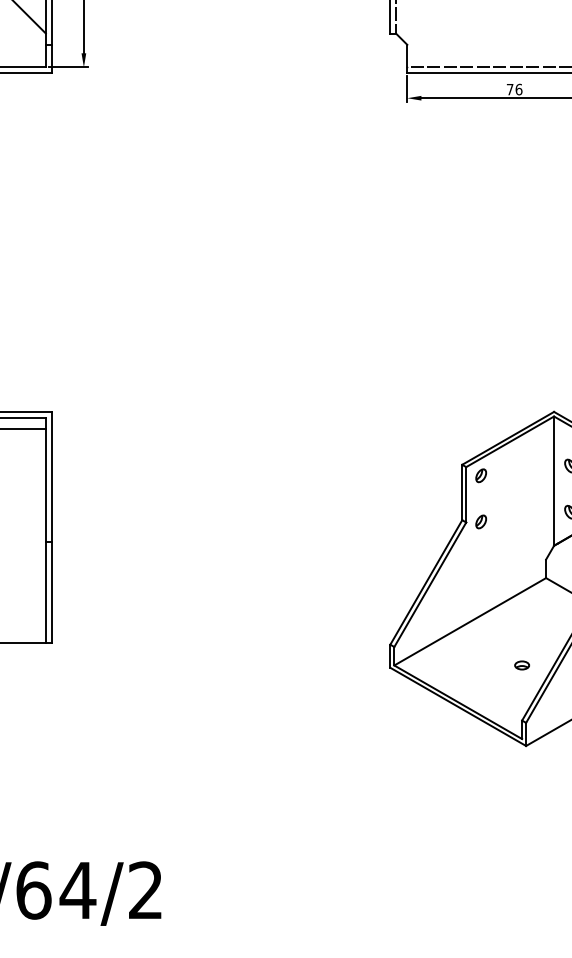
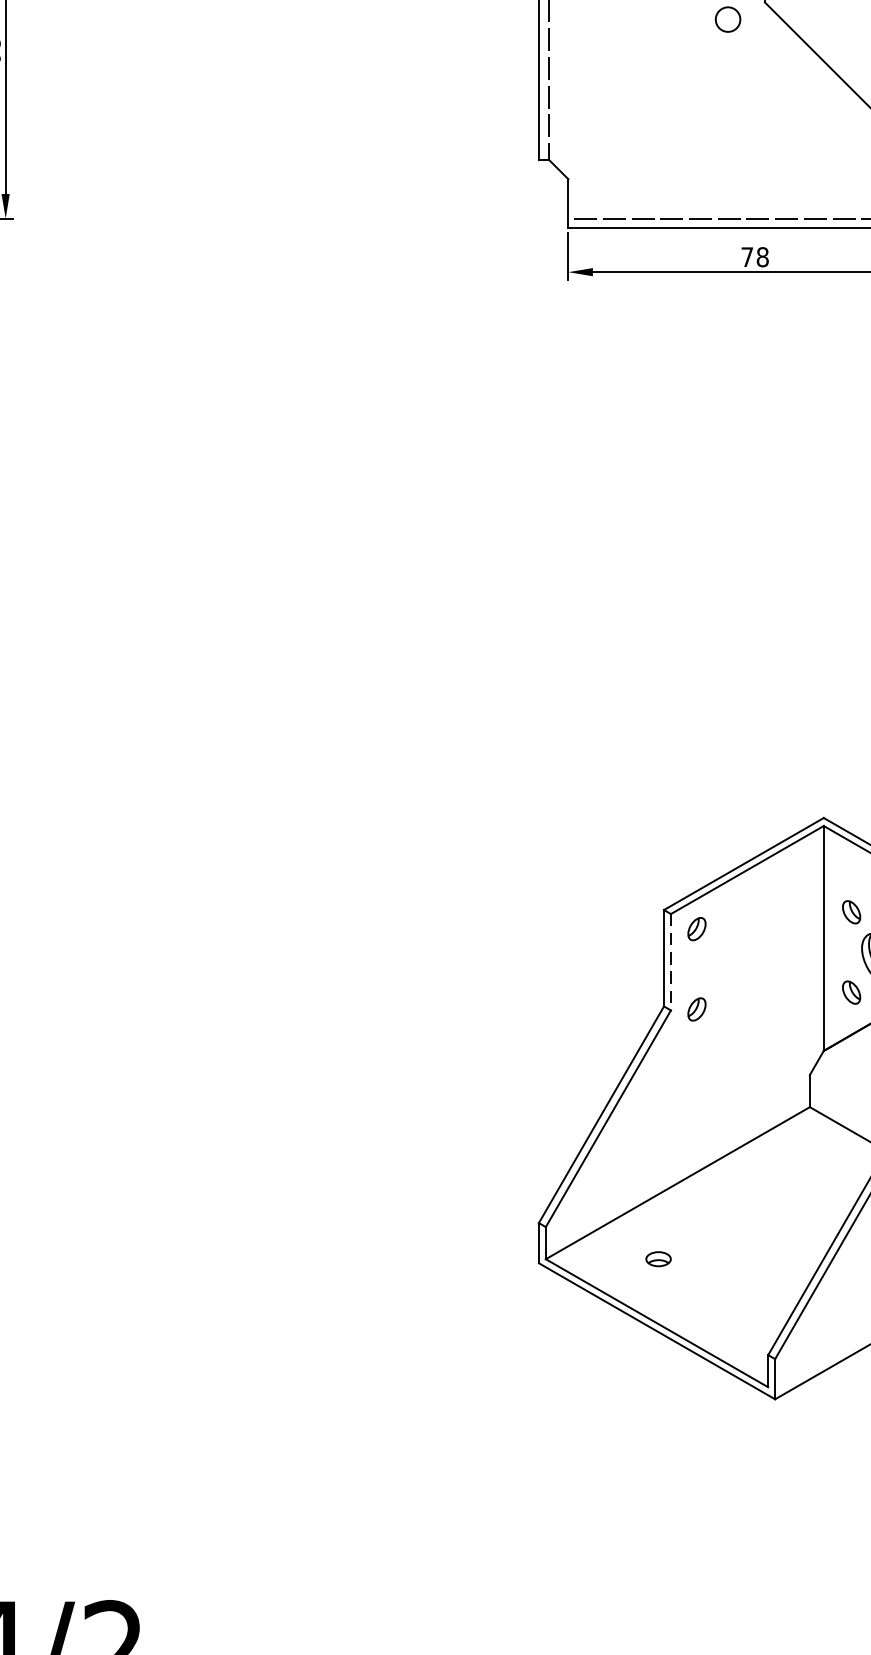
text: (518, 89) -> (761, 257), 76 -> 78
line: (466, 494) -> (671, 961), solid -> dashed
part: (522, 665) -> (659, 1259), moved

